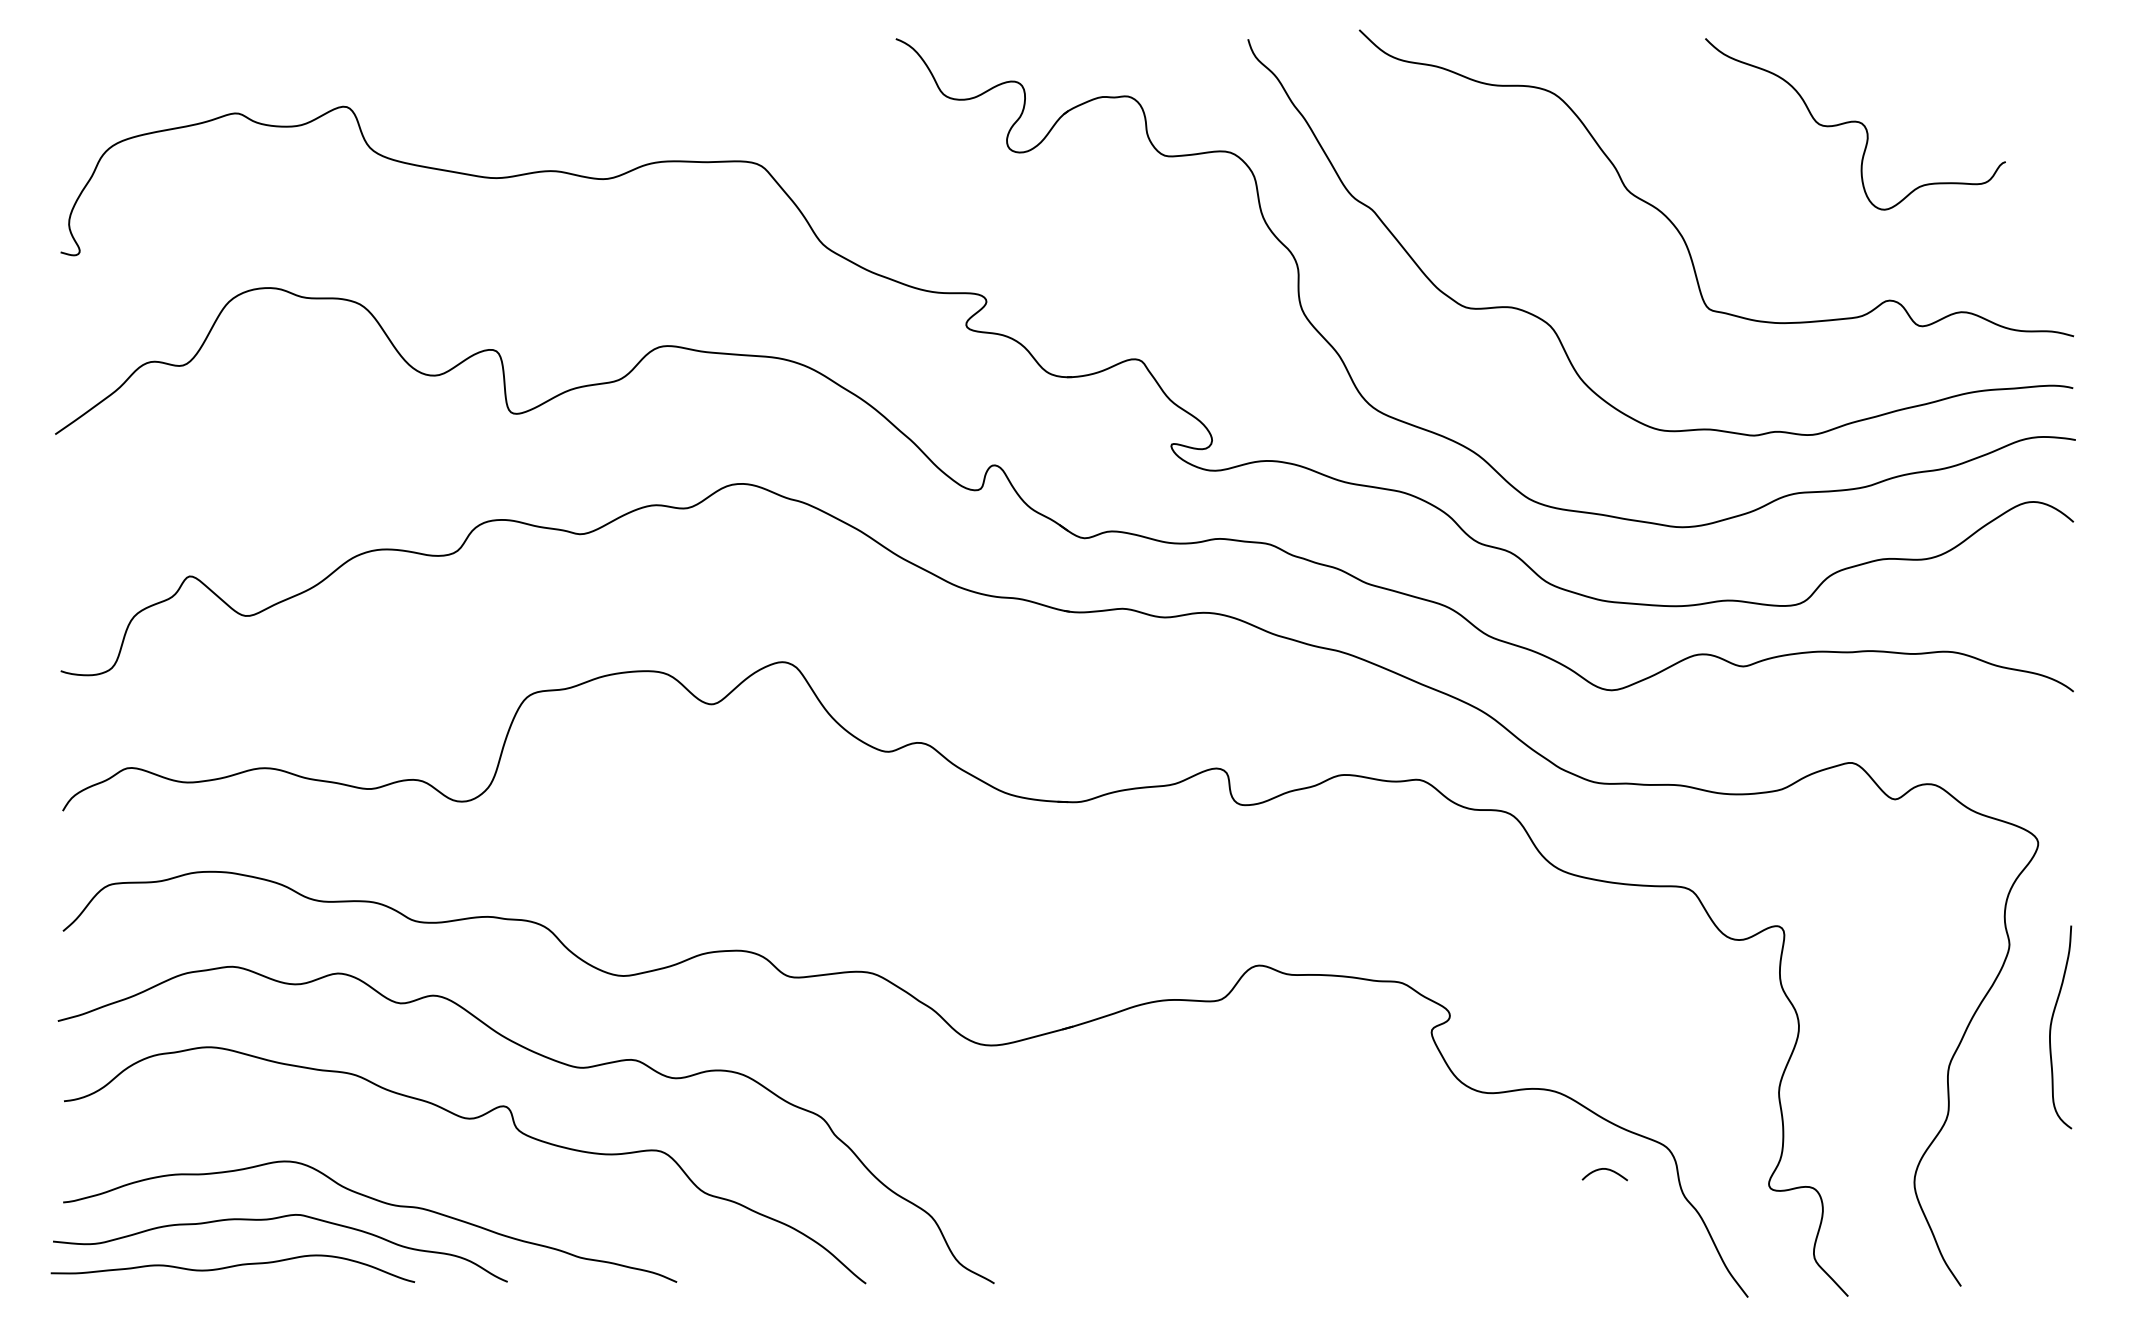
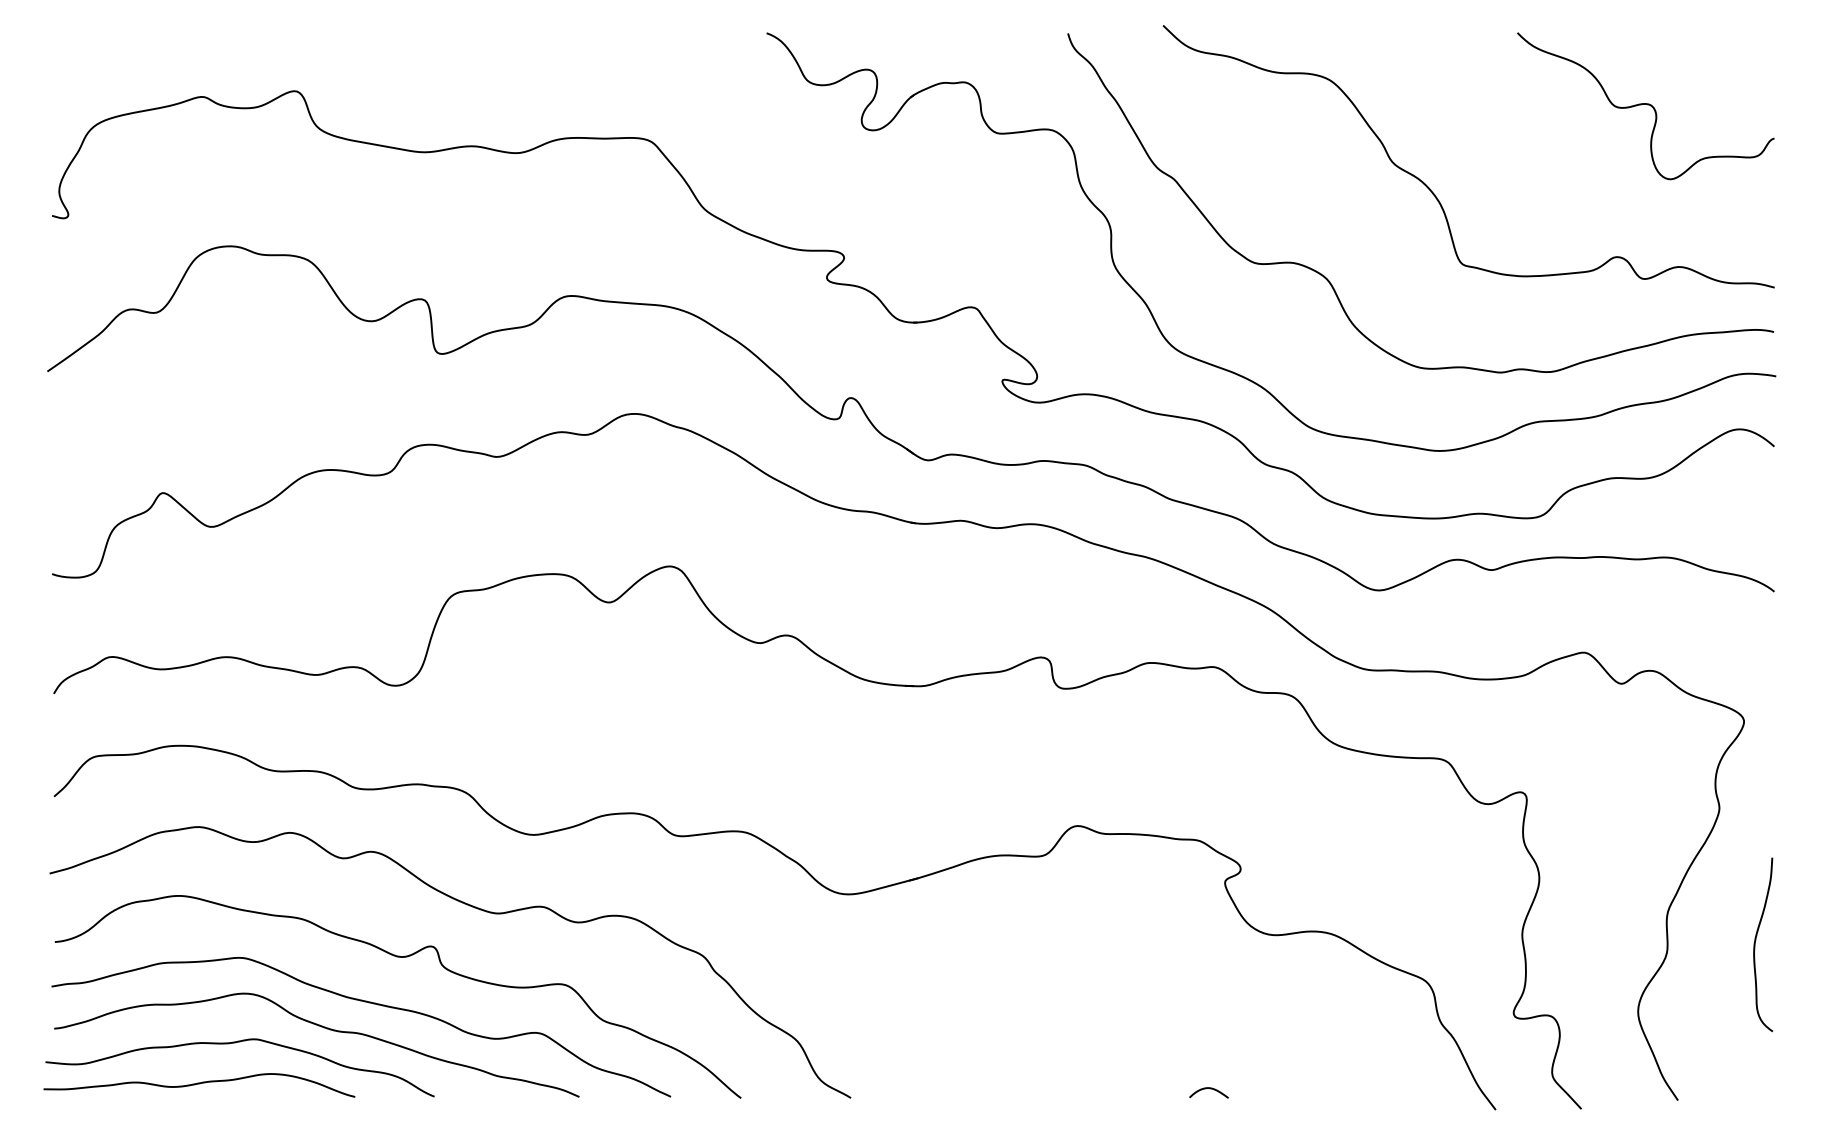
curve: (1855, 122) -> (1645, 104), moved
curve: (2051, 1027) -> (1755, 944), moved
curve: (1604, 1169) -> (1208, 1088), moved
curve: (429, 1172) -> (367, 1003), added

